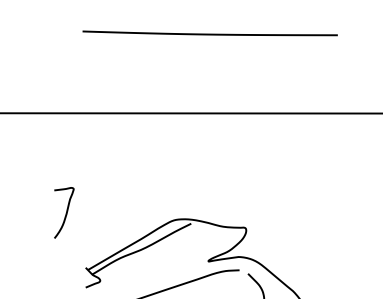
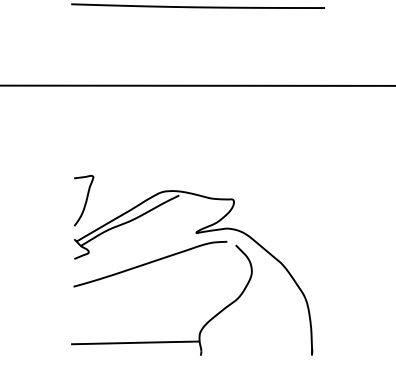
curve: (65, 212) -> (85, 200), moved

